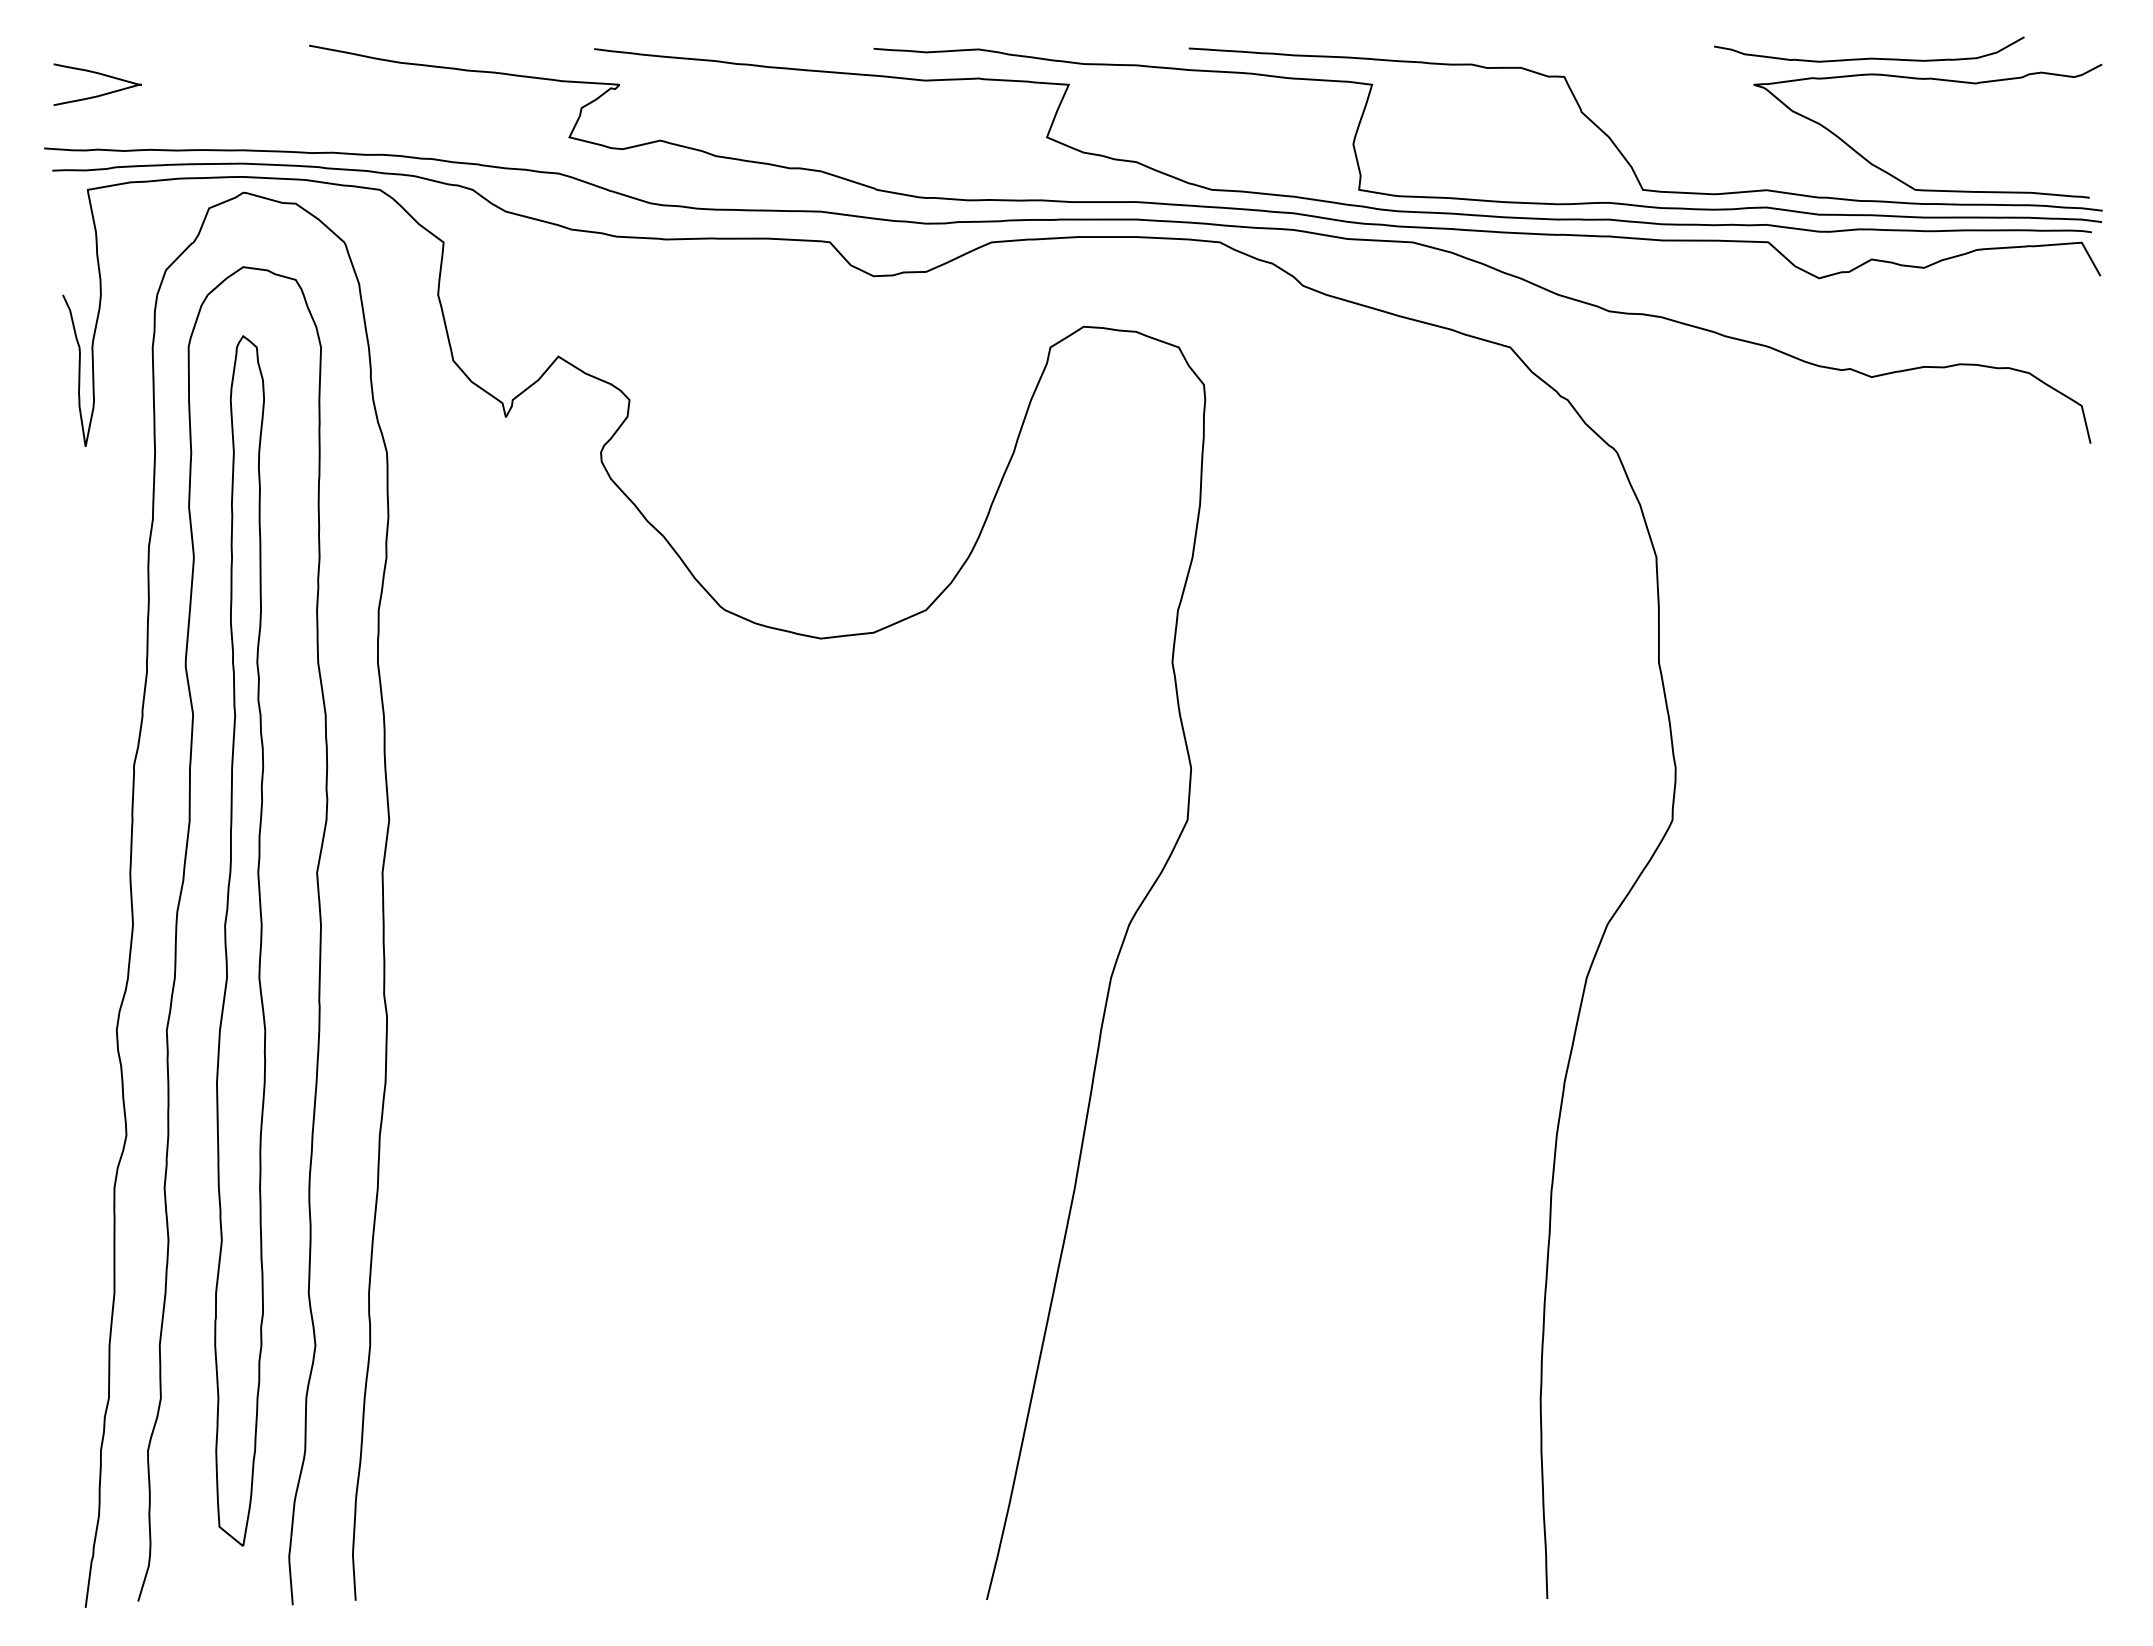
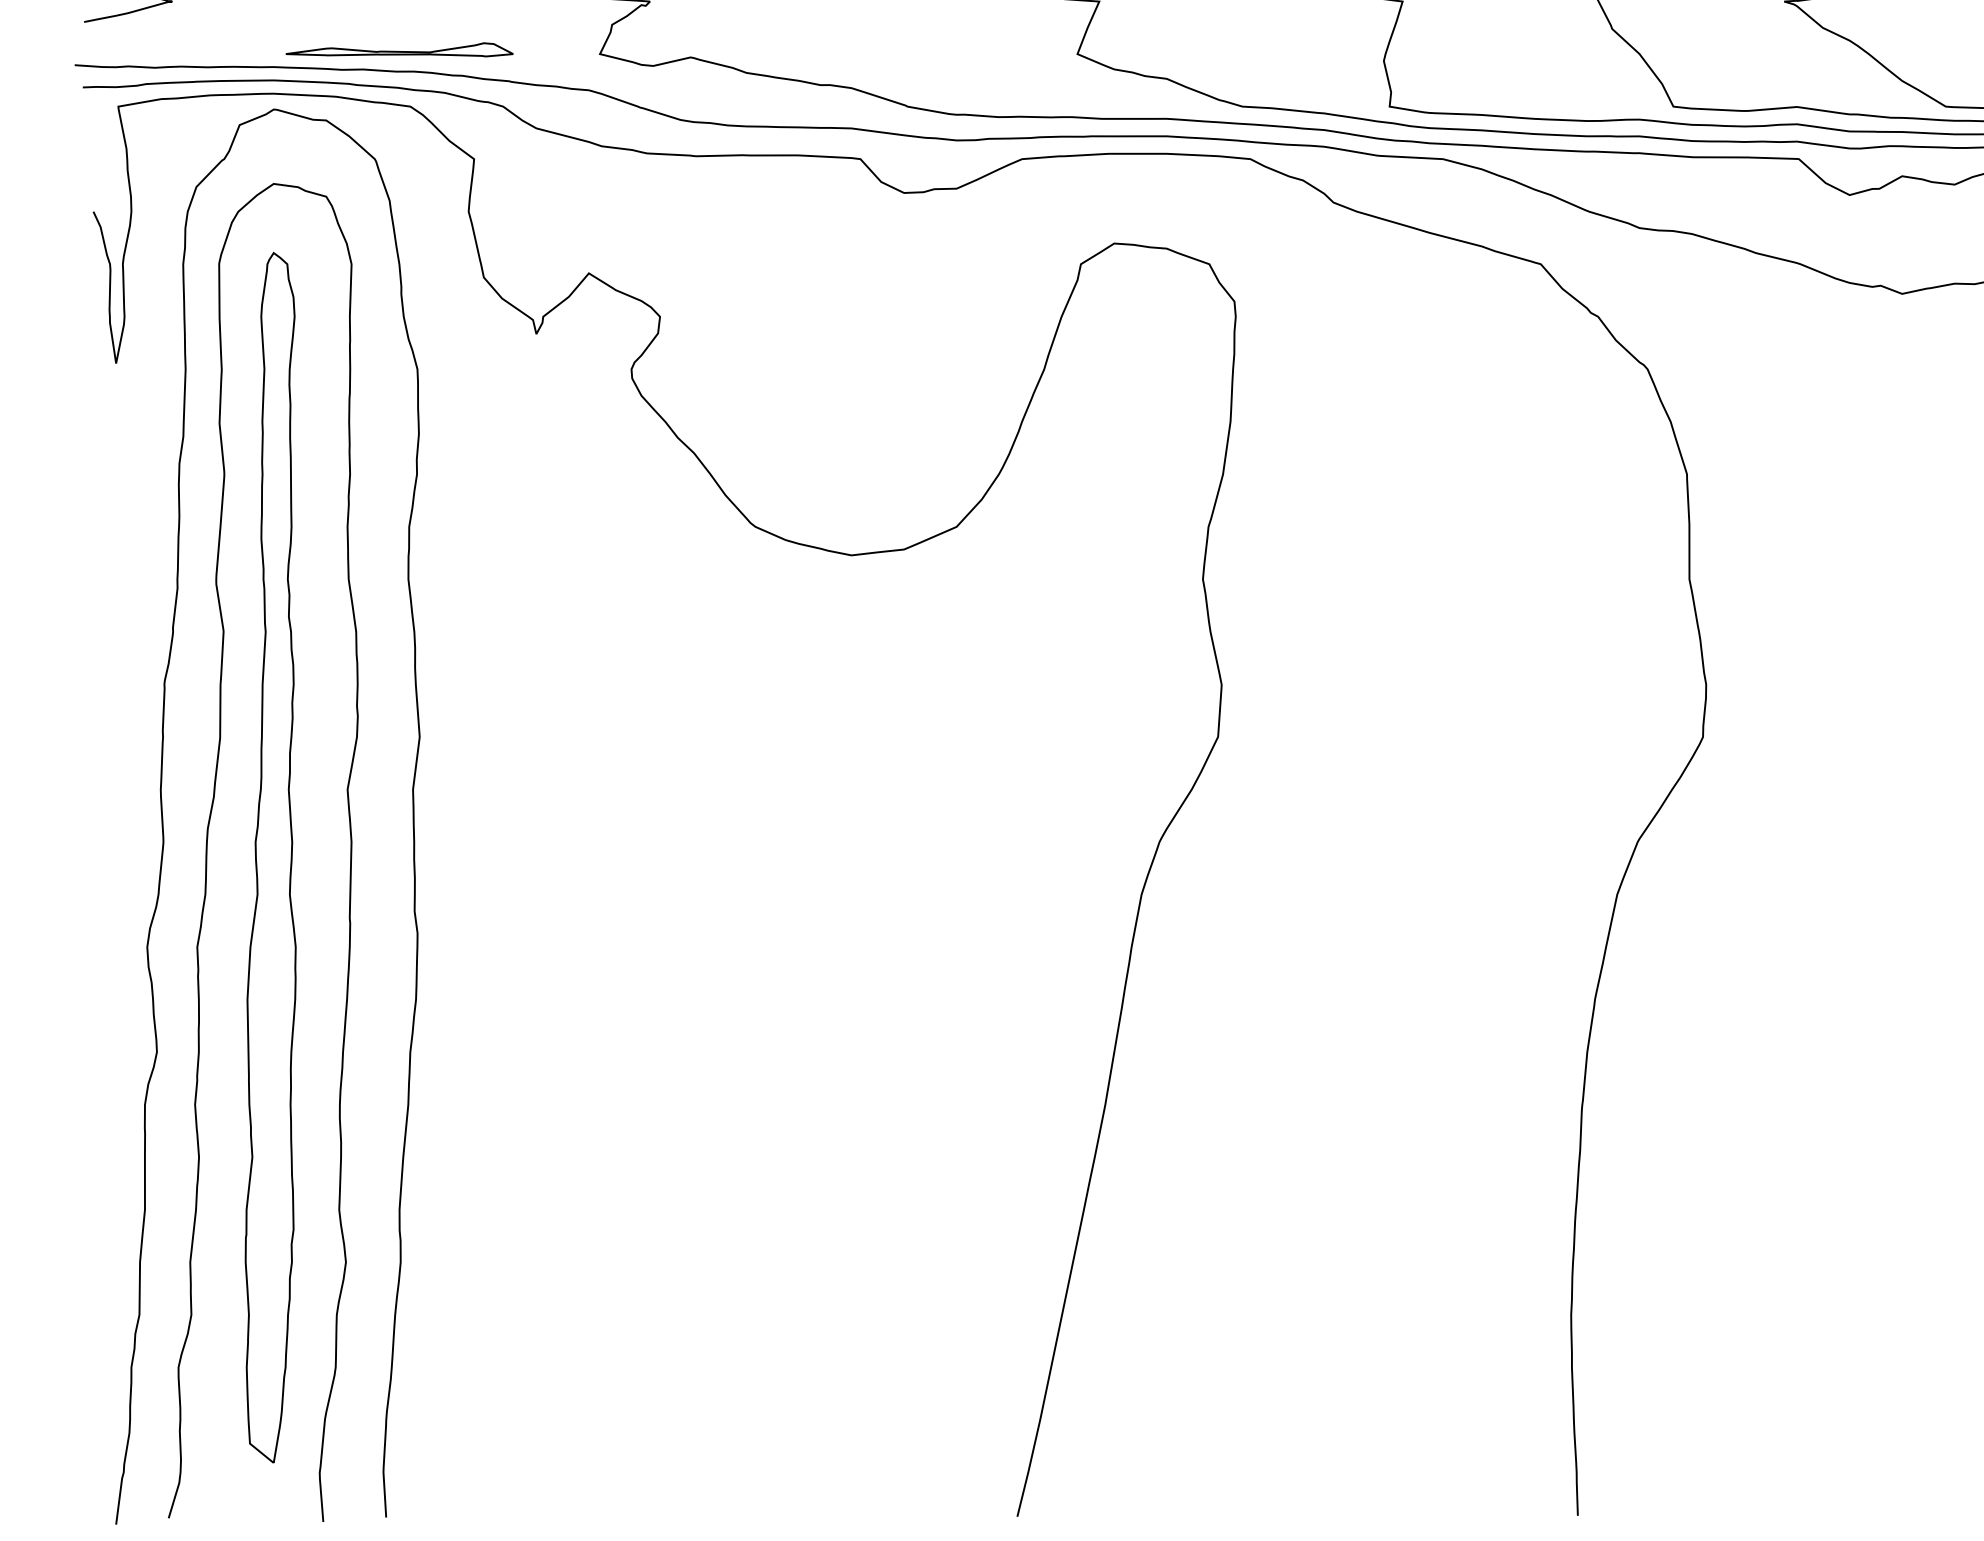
part: (368, 132) -> (399, 49), added

